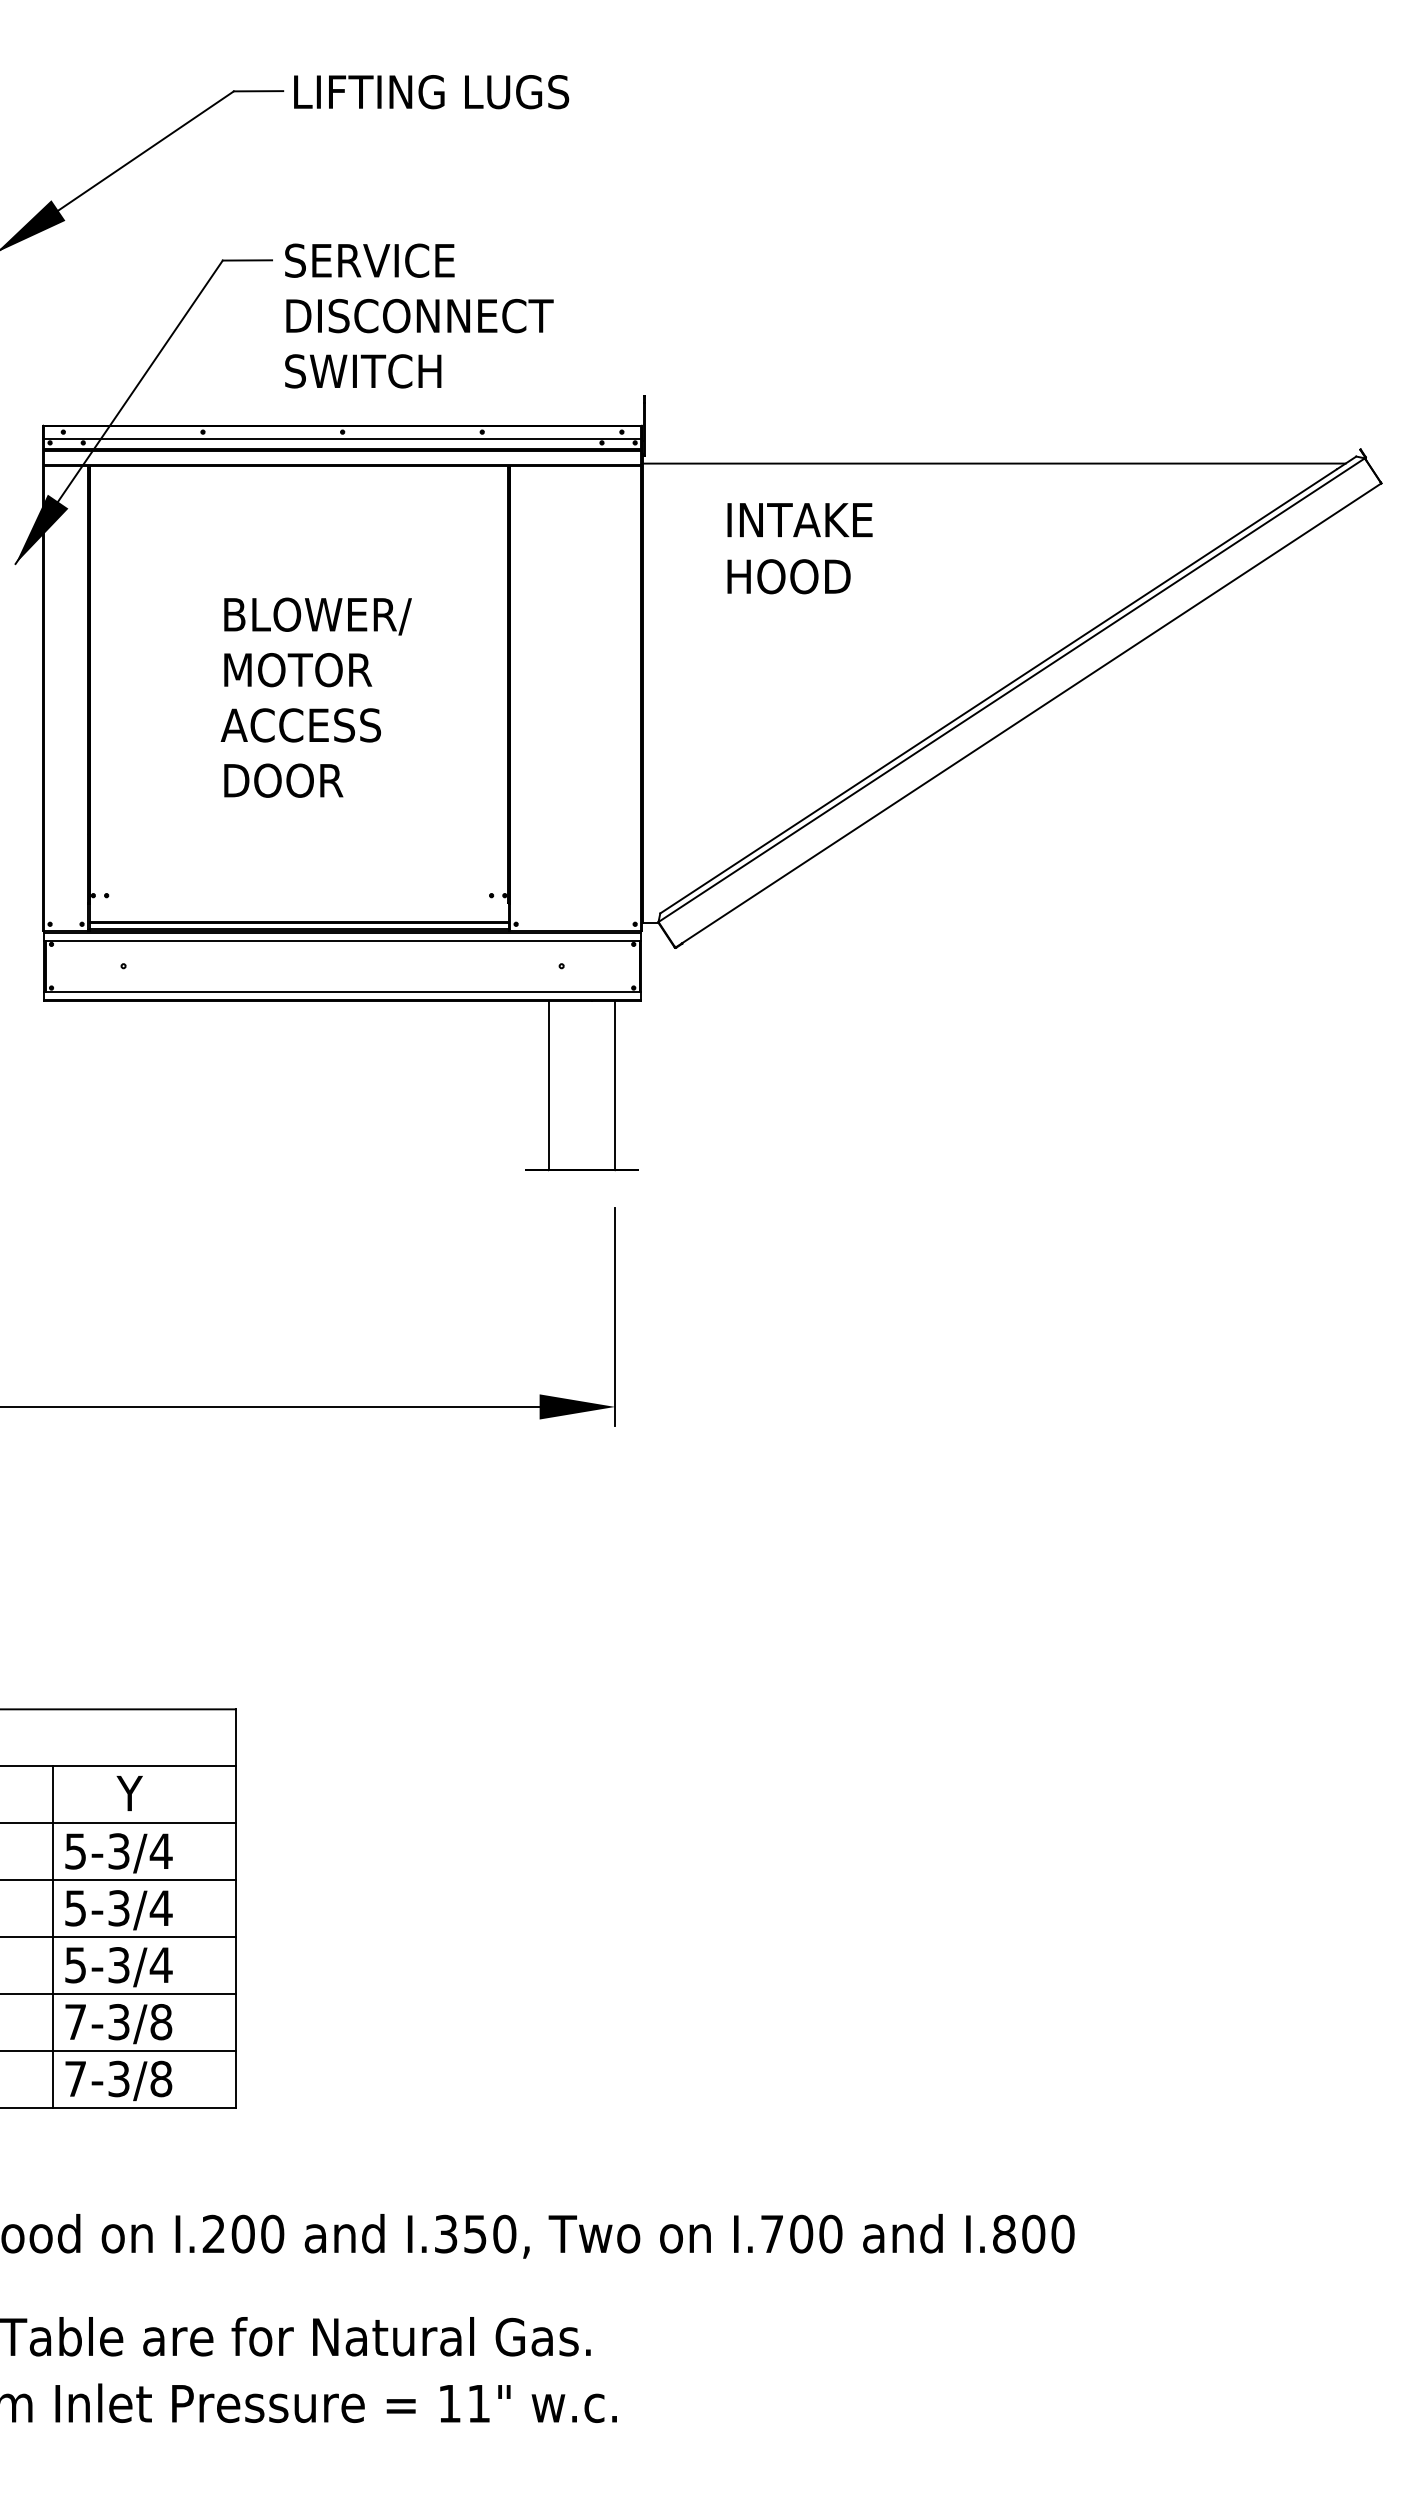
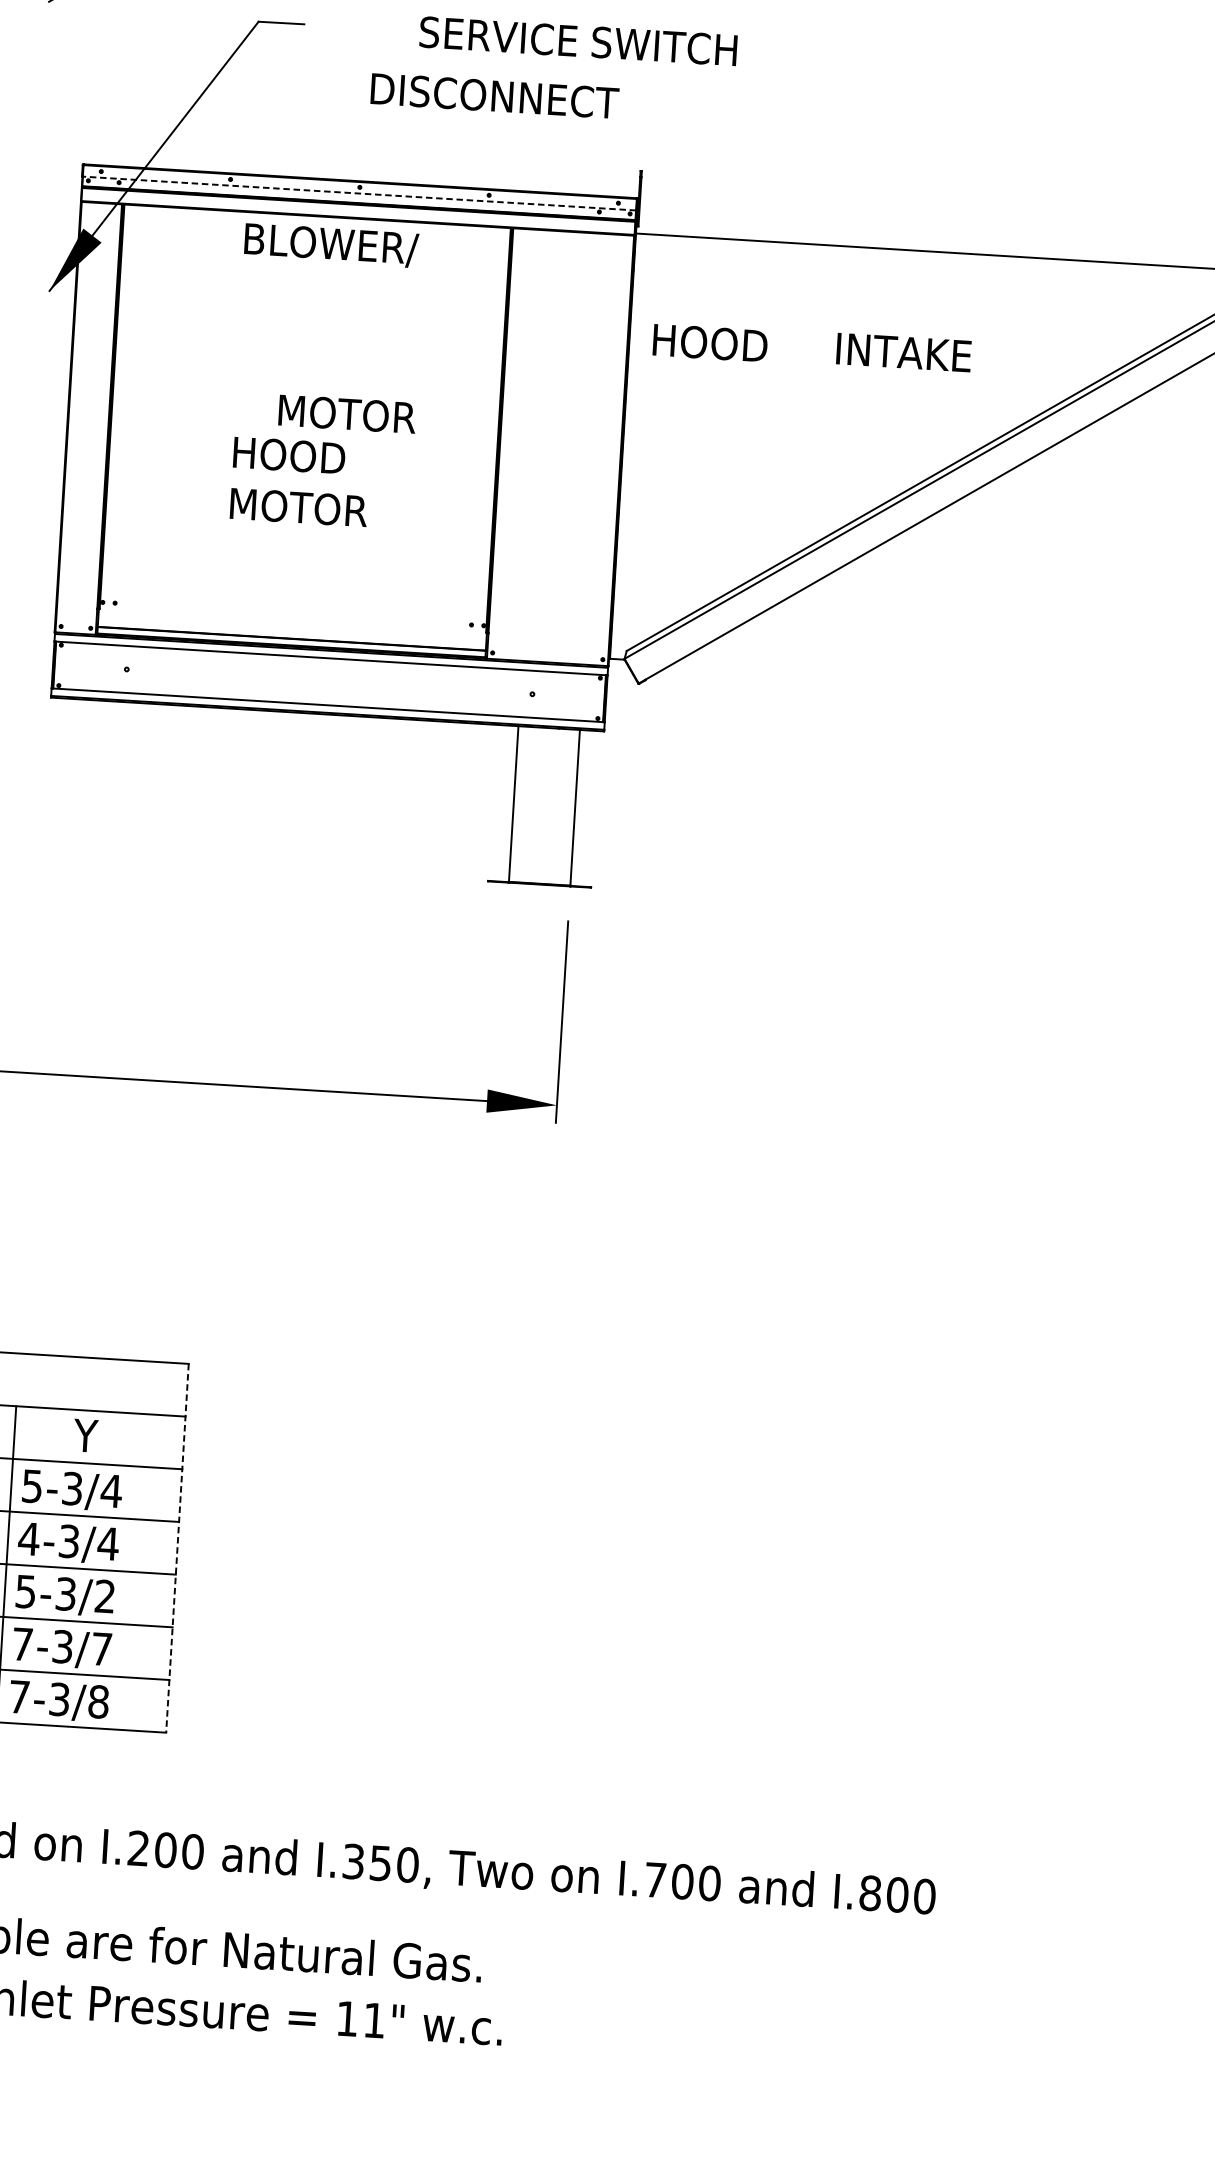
text: (369, 260) -> (498, 36), moved
text: (419, 316) -> (494, 96), moved
text: (363, 371) -> (664, 46), moved
line: (342, 438) -> (359, 193), solid -> dashed
text: (799, 519) -> (903, 352), moved
text: (788, 576) -> (709, 342), moved
text: (317, 616) -> (331, 245), moved
text: (298, 670) -> (347, 414), moved
text: (300, 725) -> (304, 456), ACCESS -> HOOD
text: (300, 780) -> (301, 507), DOOR -> MOTOR
text: (75, 1908) -> (28, 1539), 5-3/4 -> 4-3/4
line: (235, 1909) -> (177, 1549), solid -> dashed
text: (160, 1964) -> (104, 1595), 5-3/4 -> 5-3/2
text: (161, 2022) -> (102, 1649), 7-3/8 -> 7-3/7

